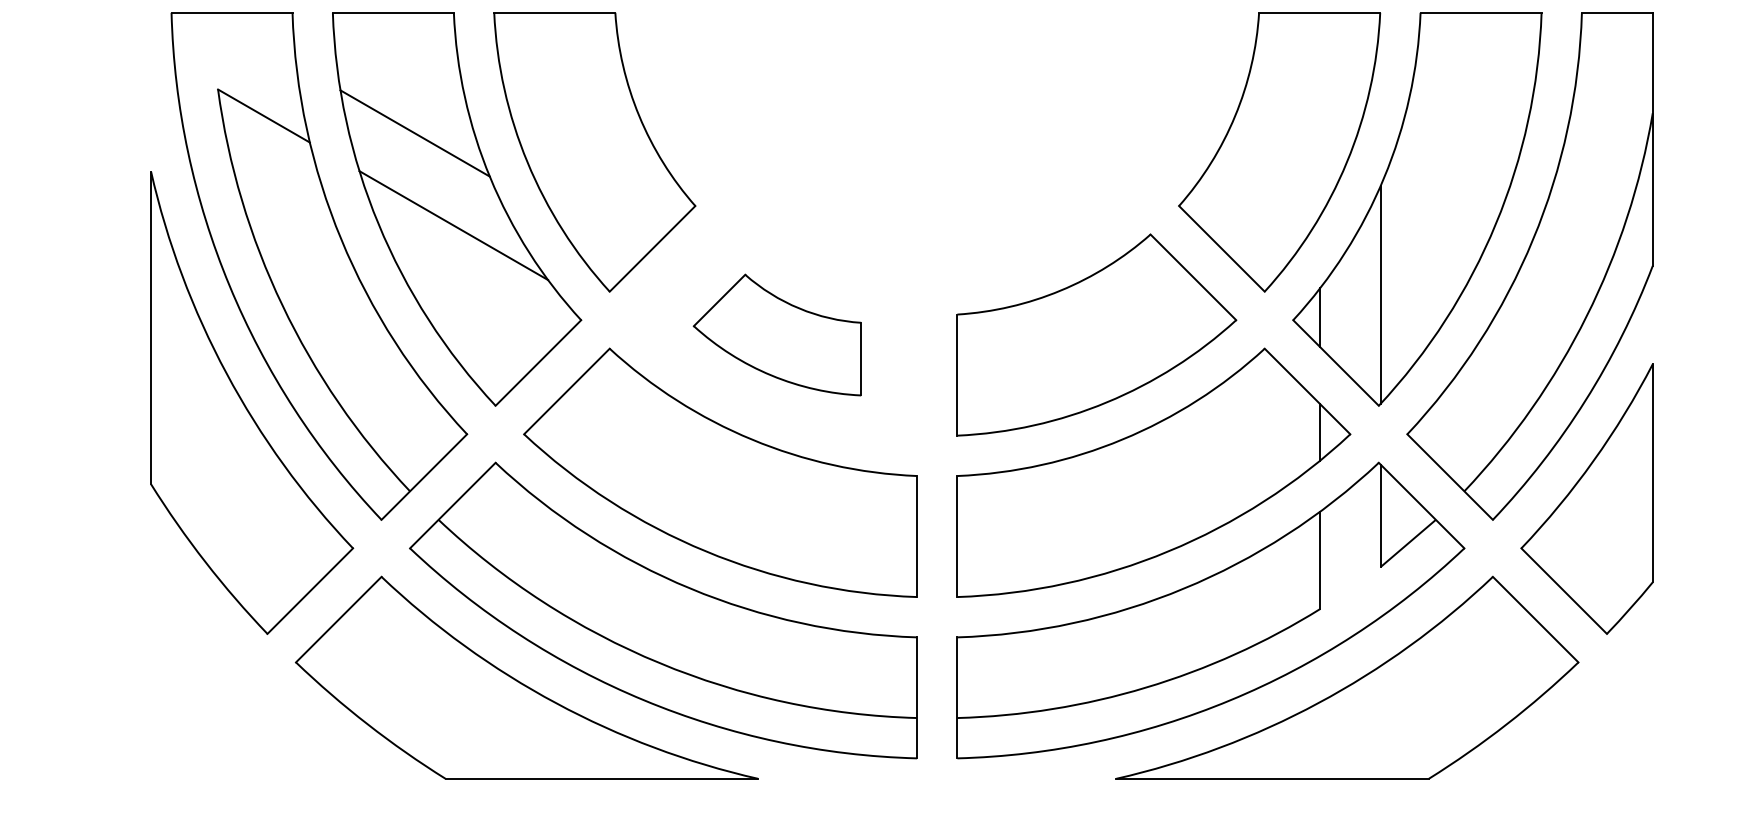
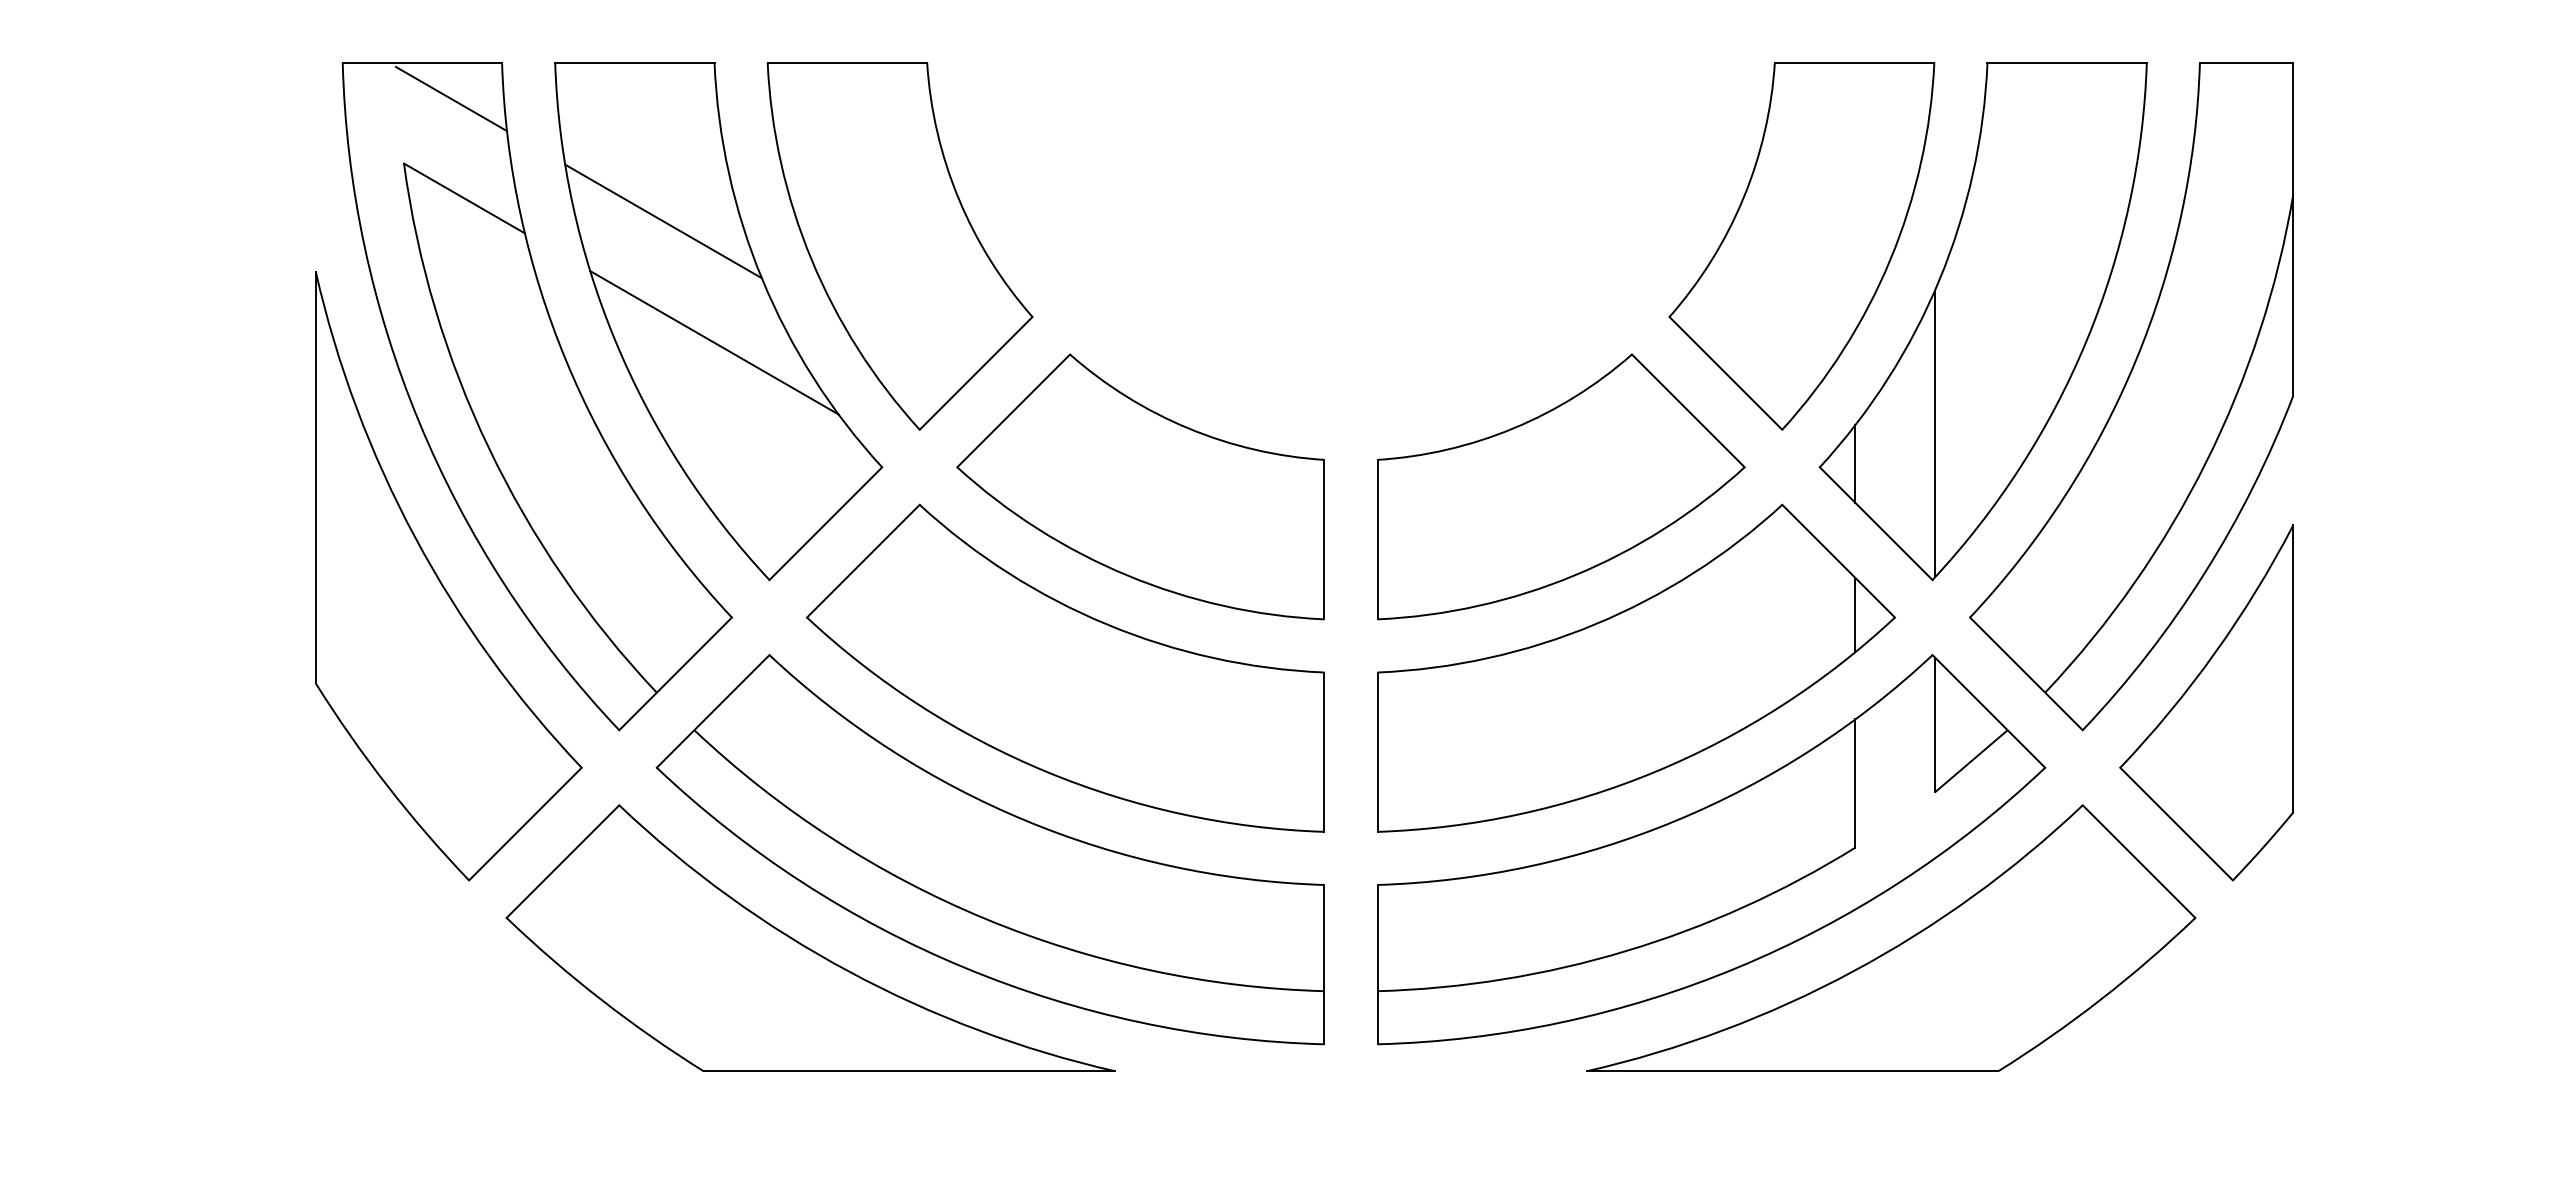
line: (253, 40) -> (450, 98), added
part: (777, 334) -> (1140, 486), size x1.67

